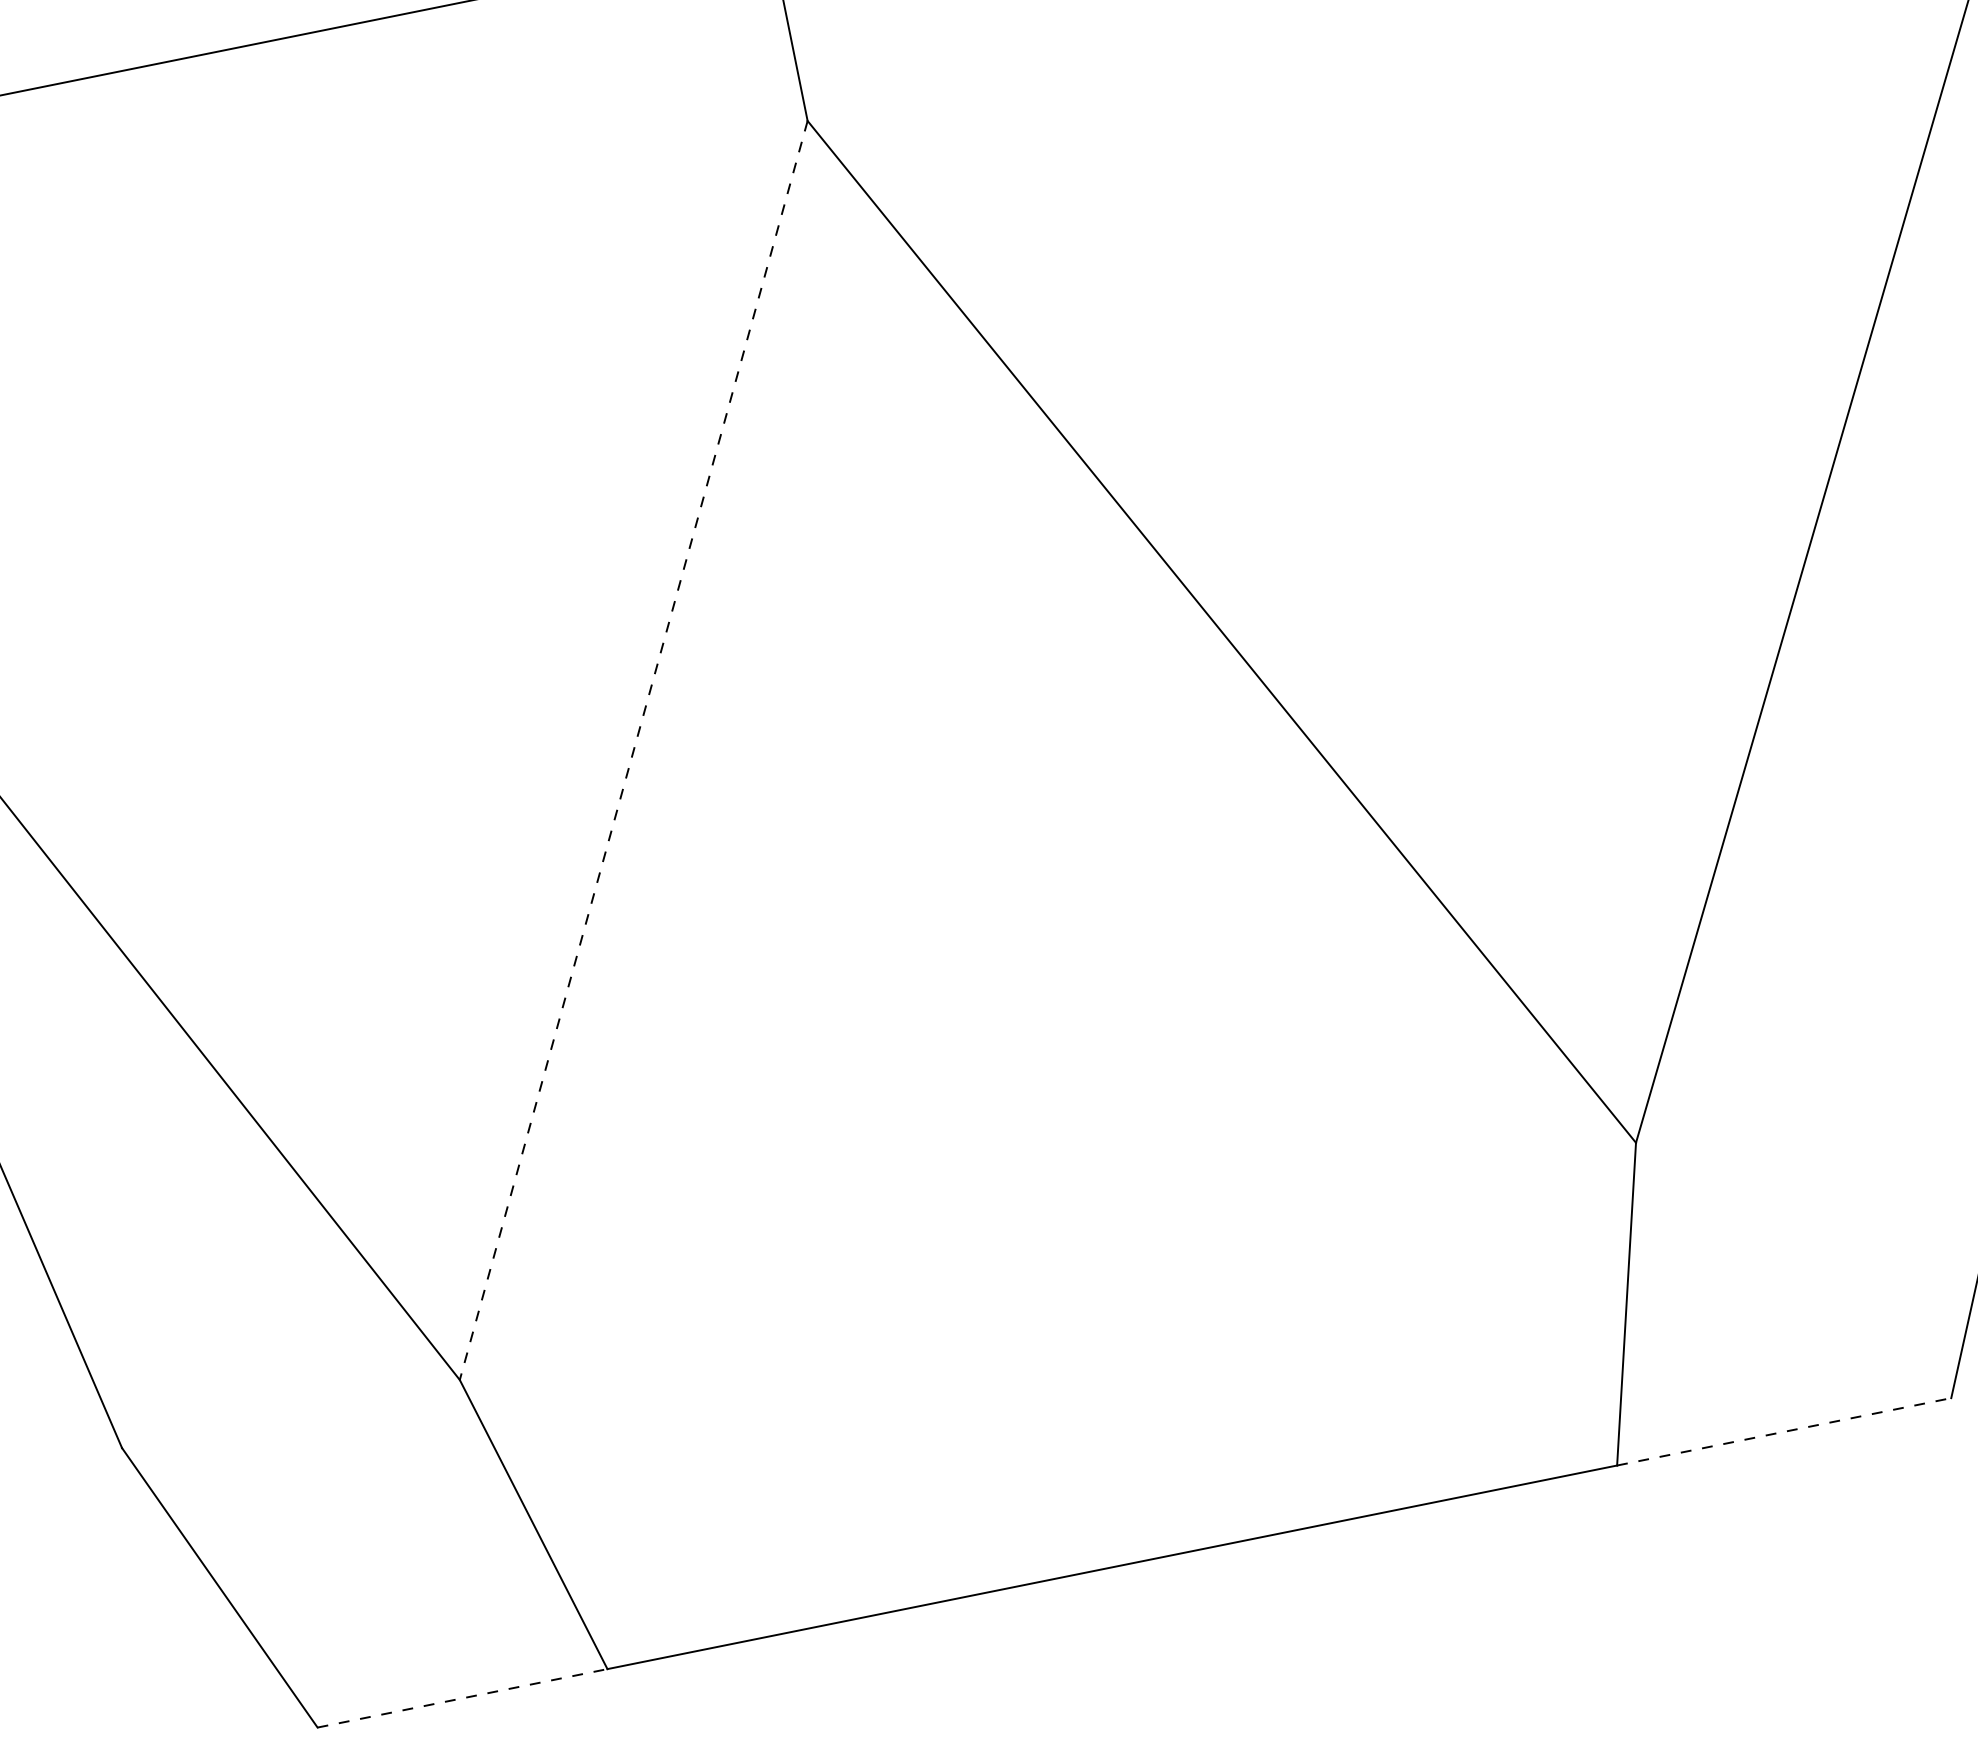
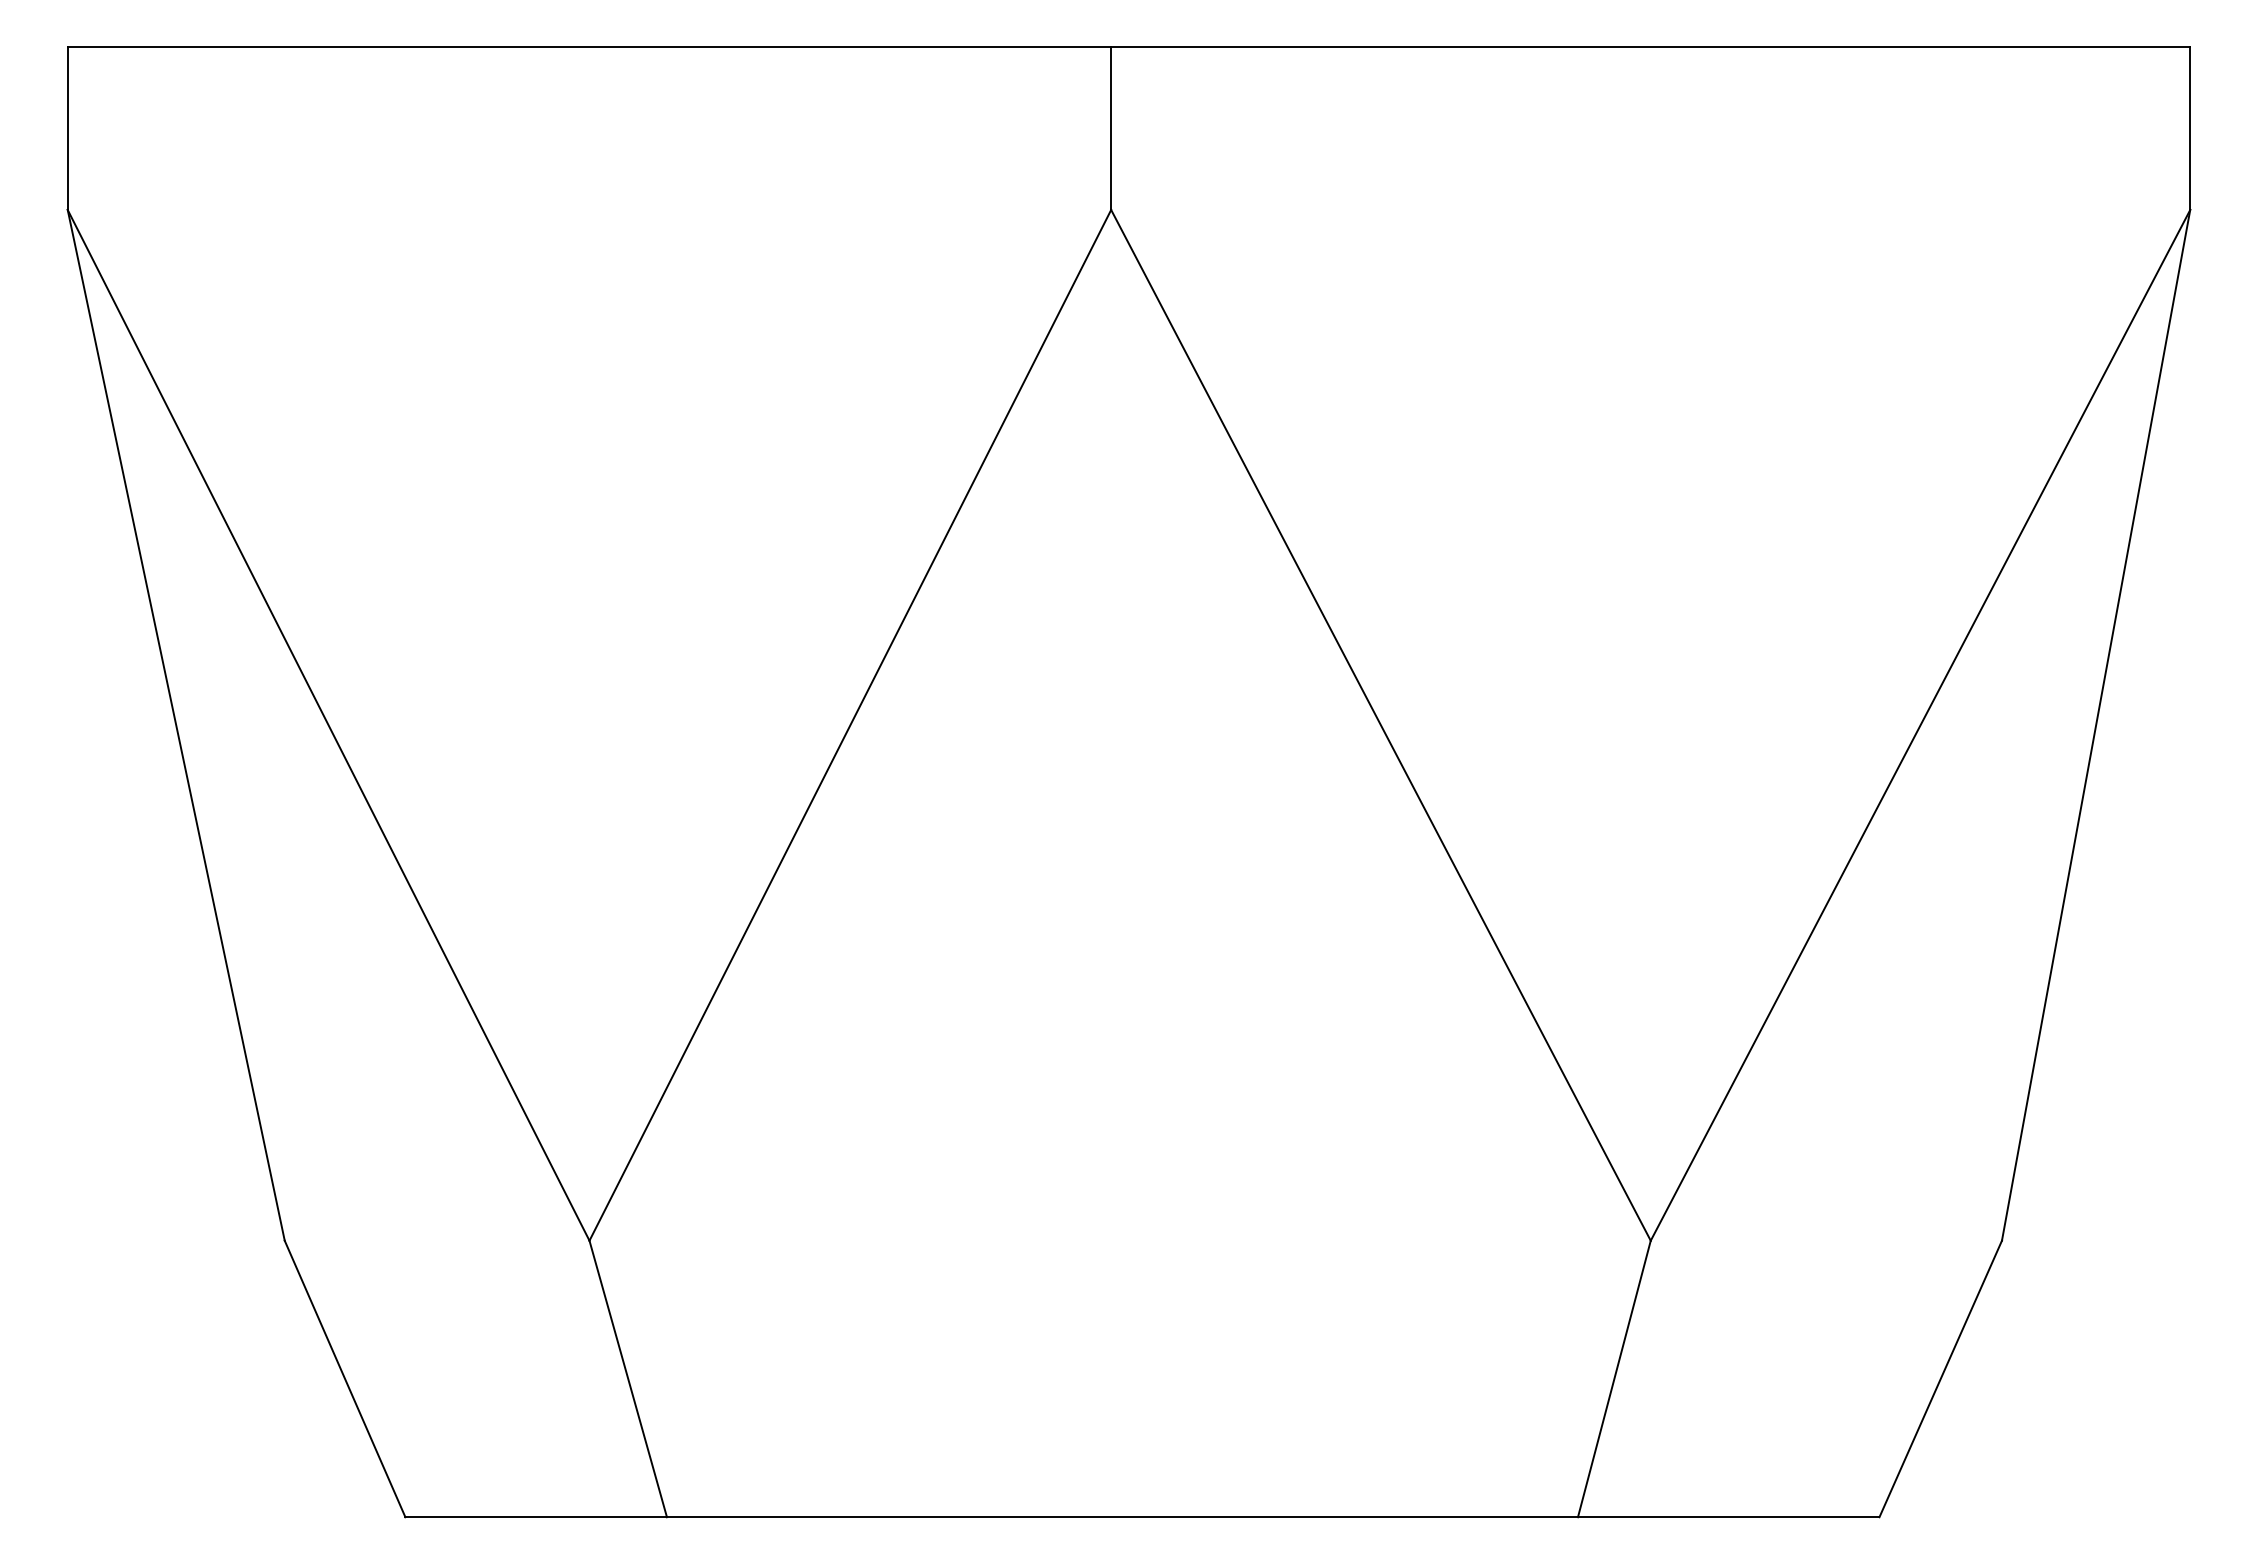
line: (633, 750) -> (850, 725), dashed -> solid
line: (1784, 1432) -> (1728, 1517), dashed -> solid
line: (462, 1698) -> (536, 1517), dashed -> solid

